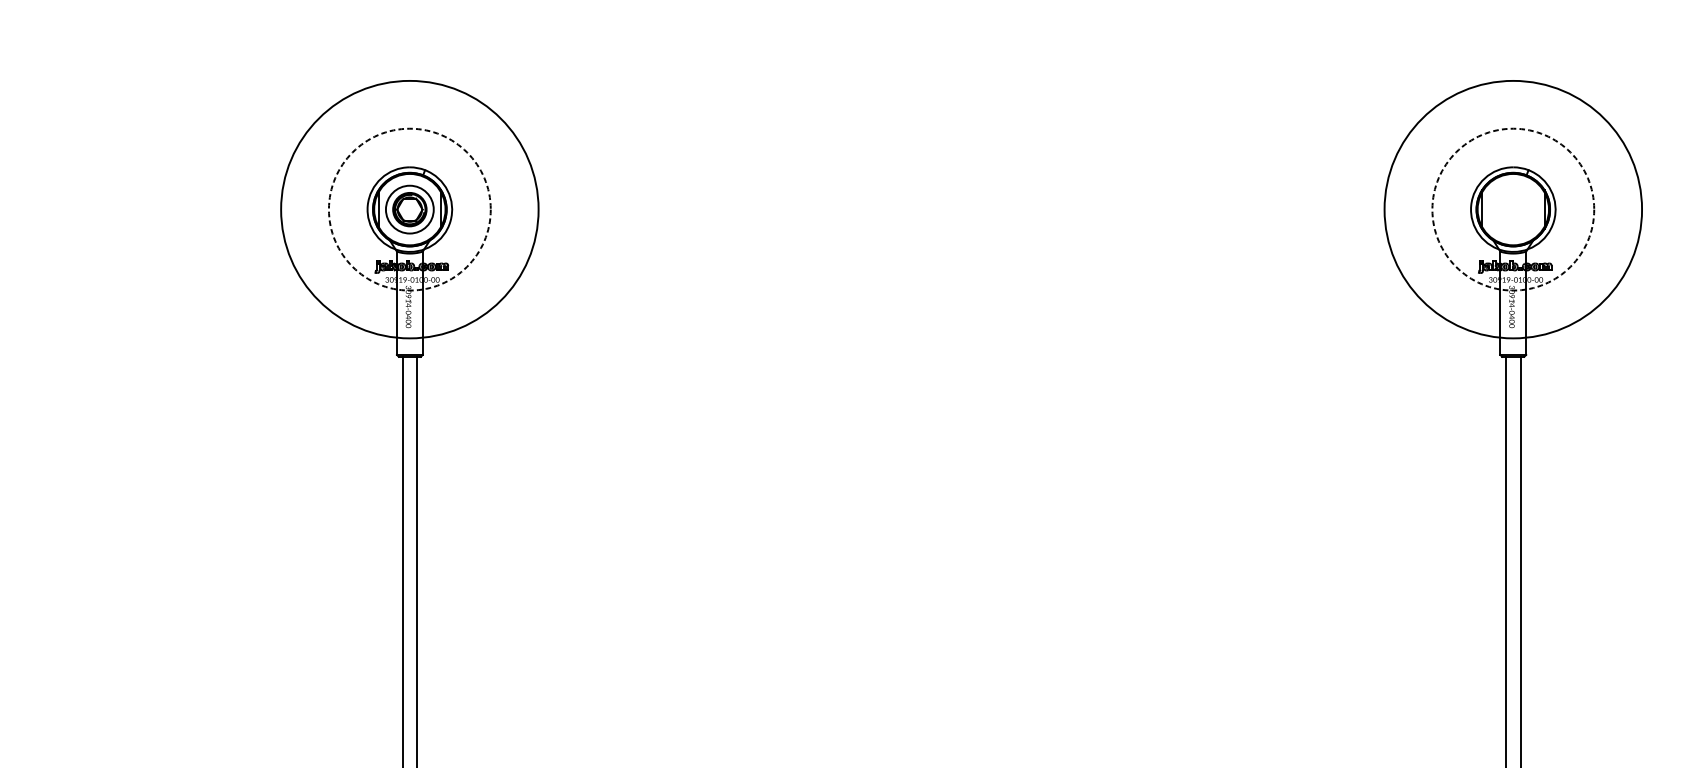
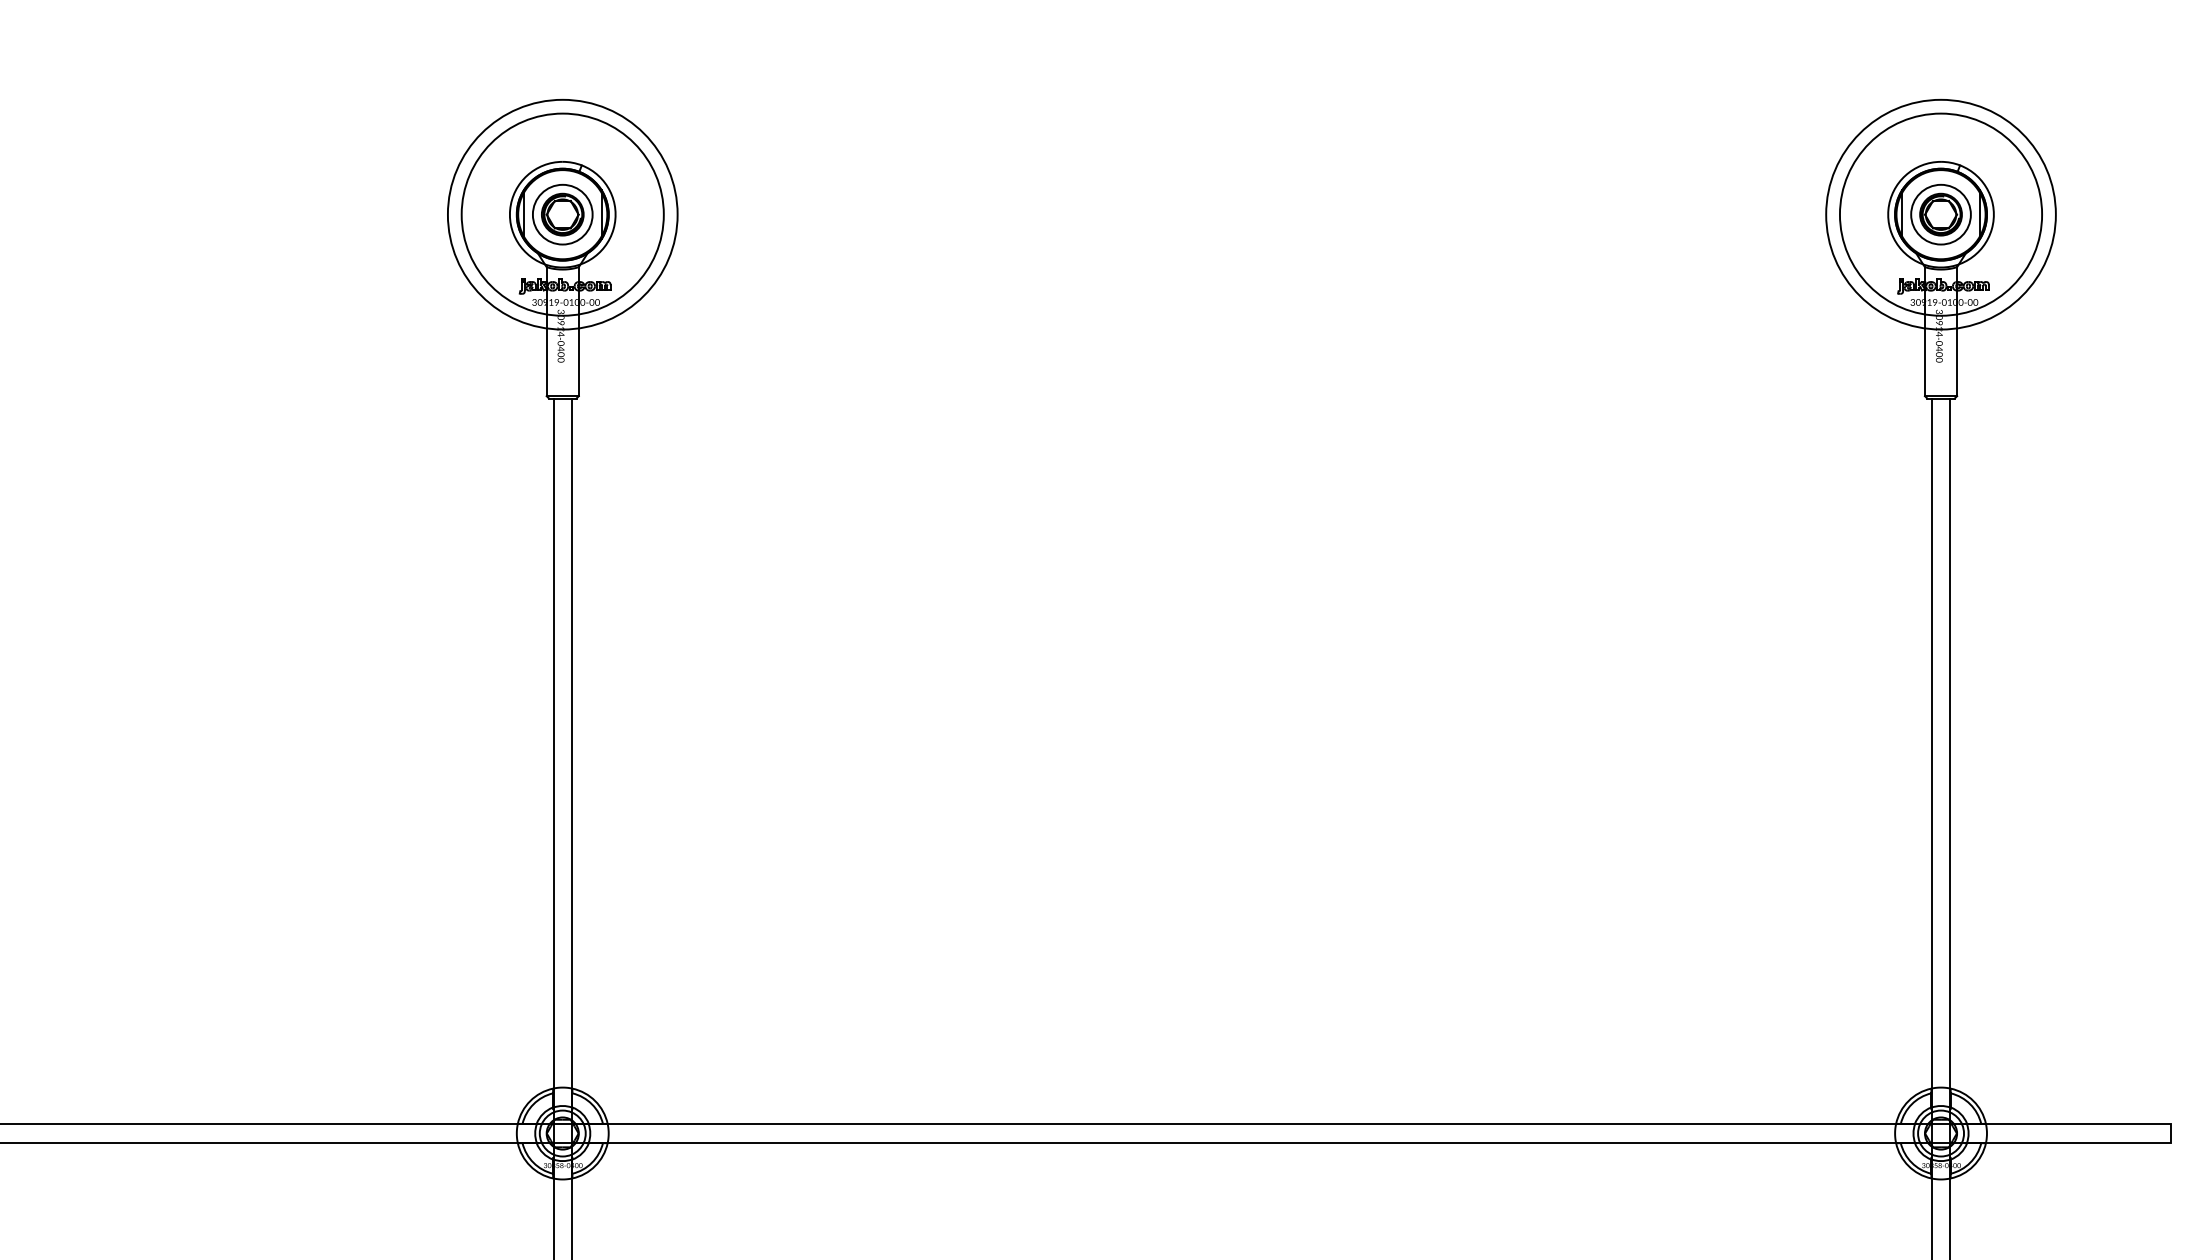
circle: (409, 209) -> (562, 214), dashed -> solid
circle: (409, 209) -> (562, 214), size x0.71
circle: (1512, 209) -> (1940, 214), dashed -> solid
circle: (1512, 209) -> (1940, 214), size x0.71
part: (1512, 209) -> (1940, 214), added

